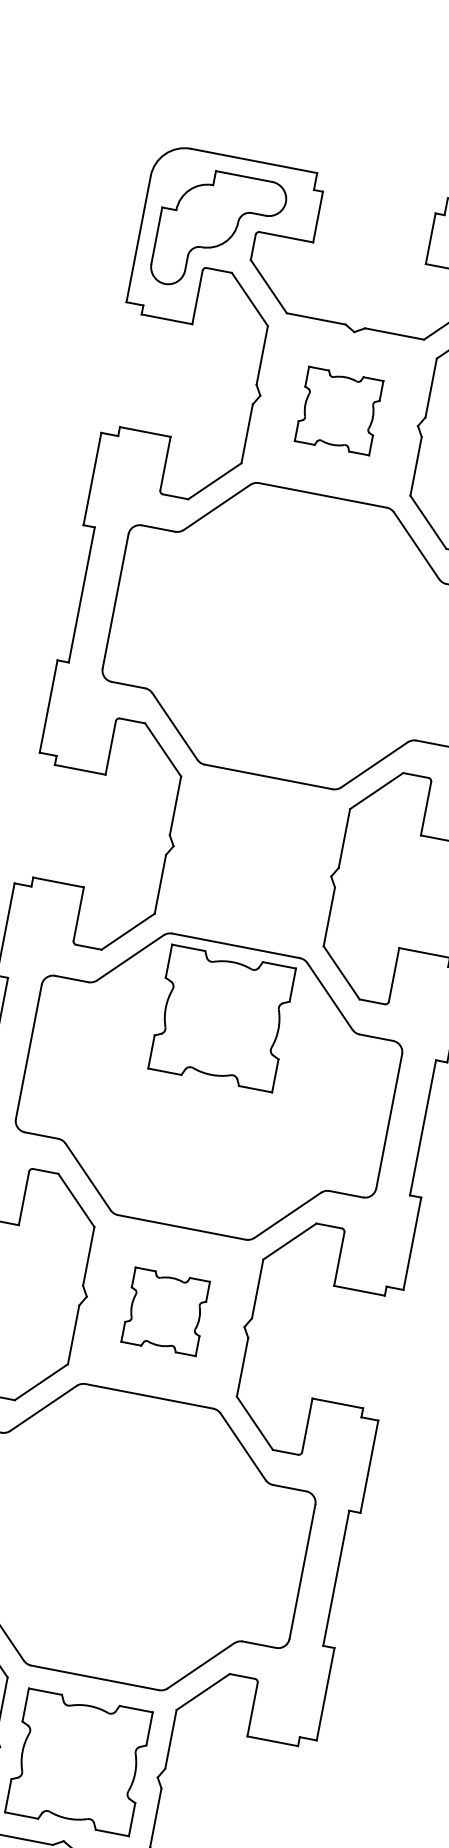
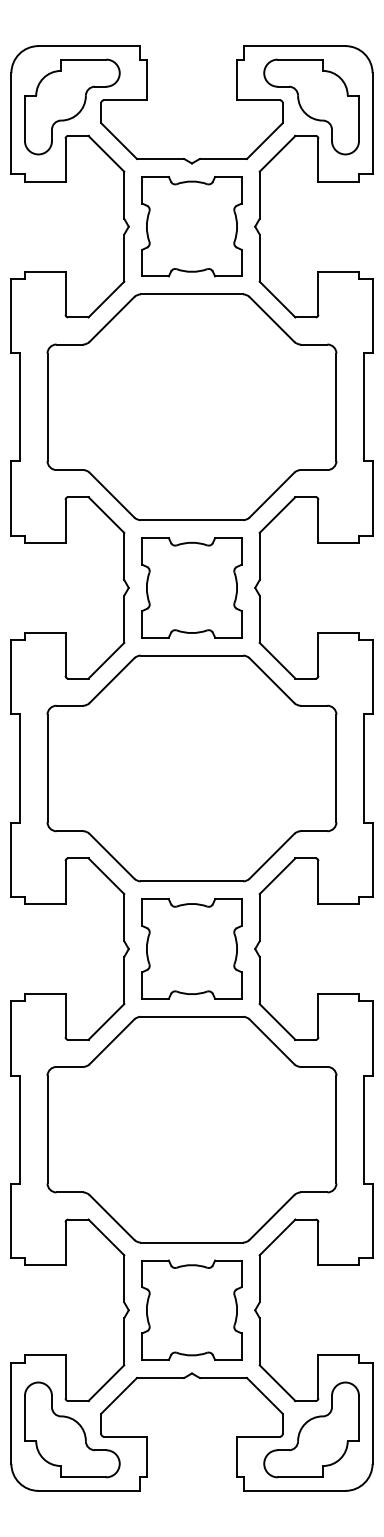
part: (338, 410) -> (191, 226), size x1.67
part: (221, 1017) -> (191, 587), moved
part: (165, 1311) -> (191, 948), size x1.67

